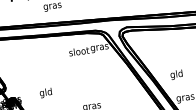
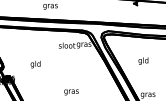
text: (176, 74) -> (143, 60), moved
text: (45, 93) -> (35, 64), moved

